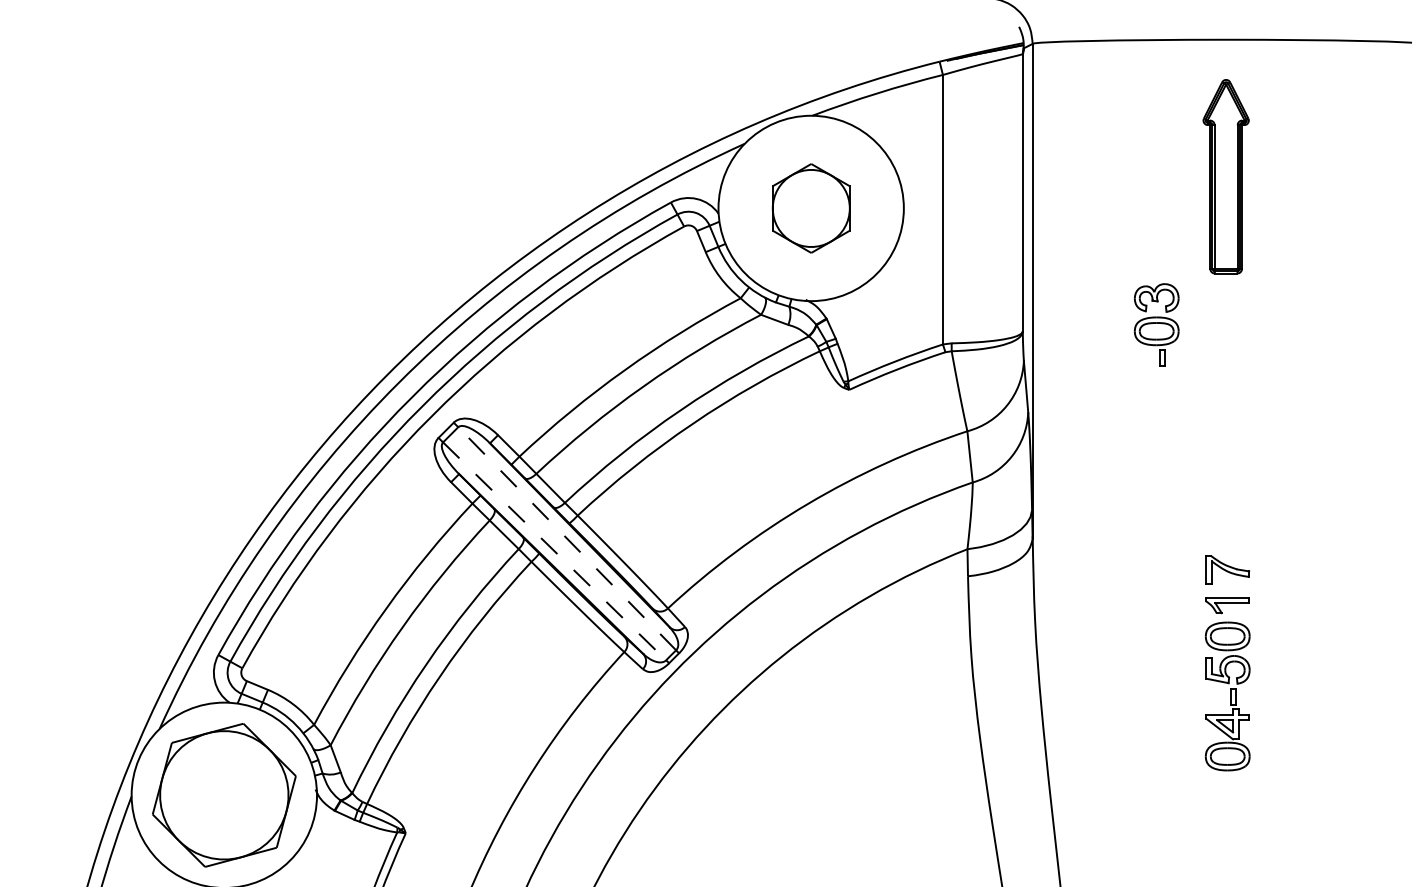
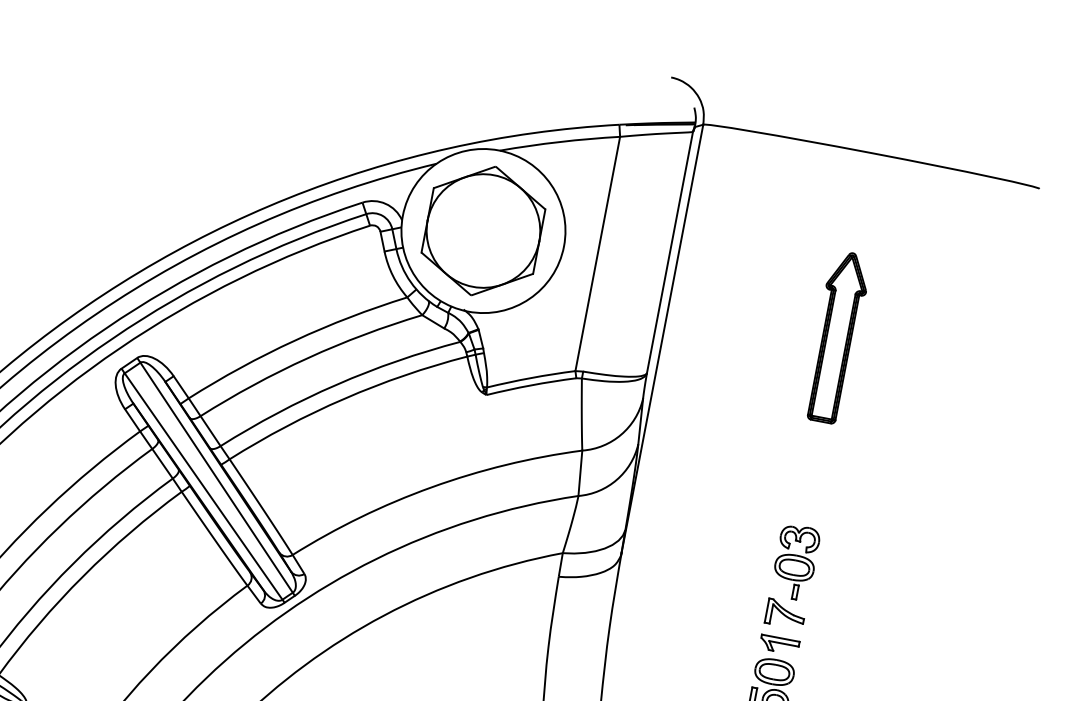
part: (1225, 176) -> (836, 337), moved
part: (811, 208) -> (483, 231), size x1.67
part: (1156, 324) -> (795, 561), moved
line: (567, 538) -> (216, 477), dashed -> solid
line: (554, 551) -> (203, 486), dashed -> solid

